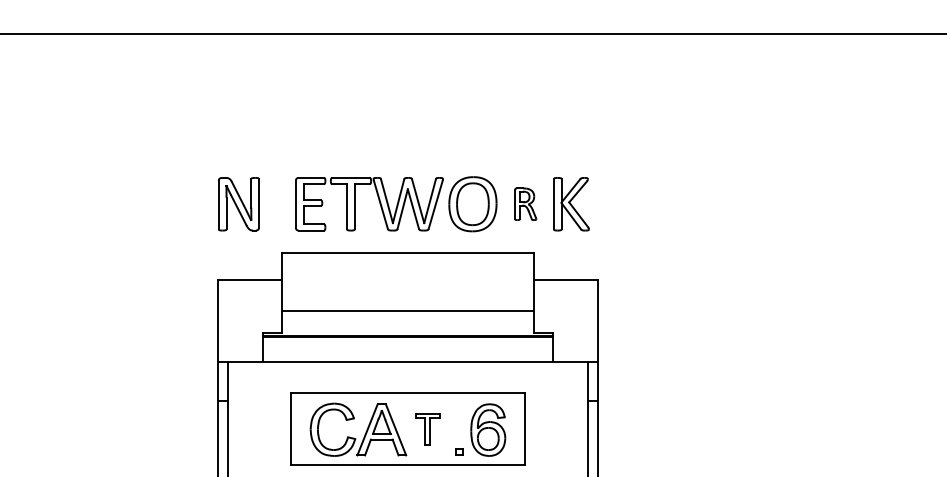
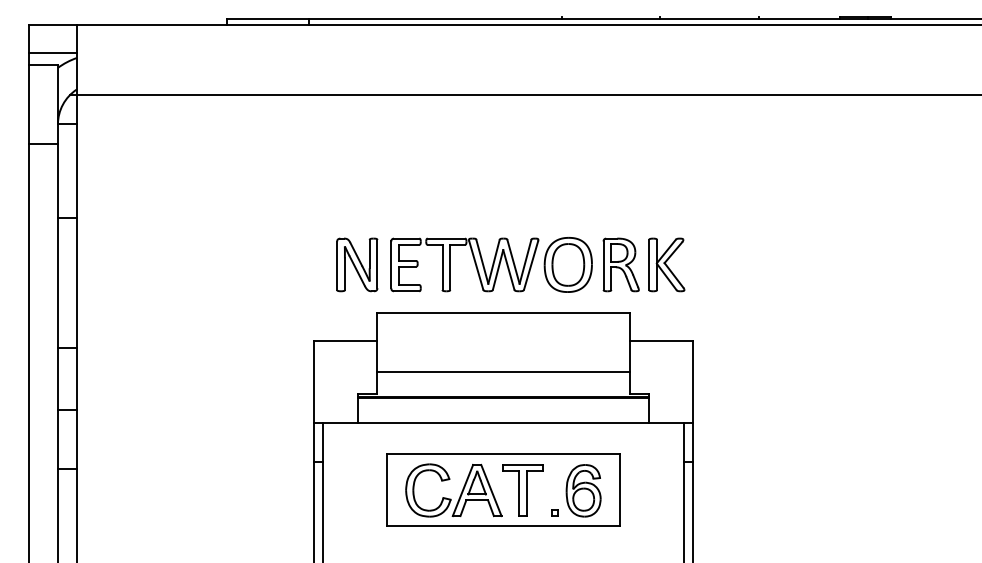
part: (239, 203) -> (357, 264), moved
part: (525, 203) -> (620, 264), size x1.67
part: (427, 429) -> (522, 490), size x1.67

